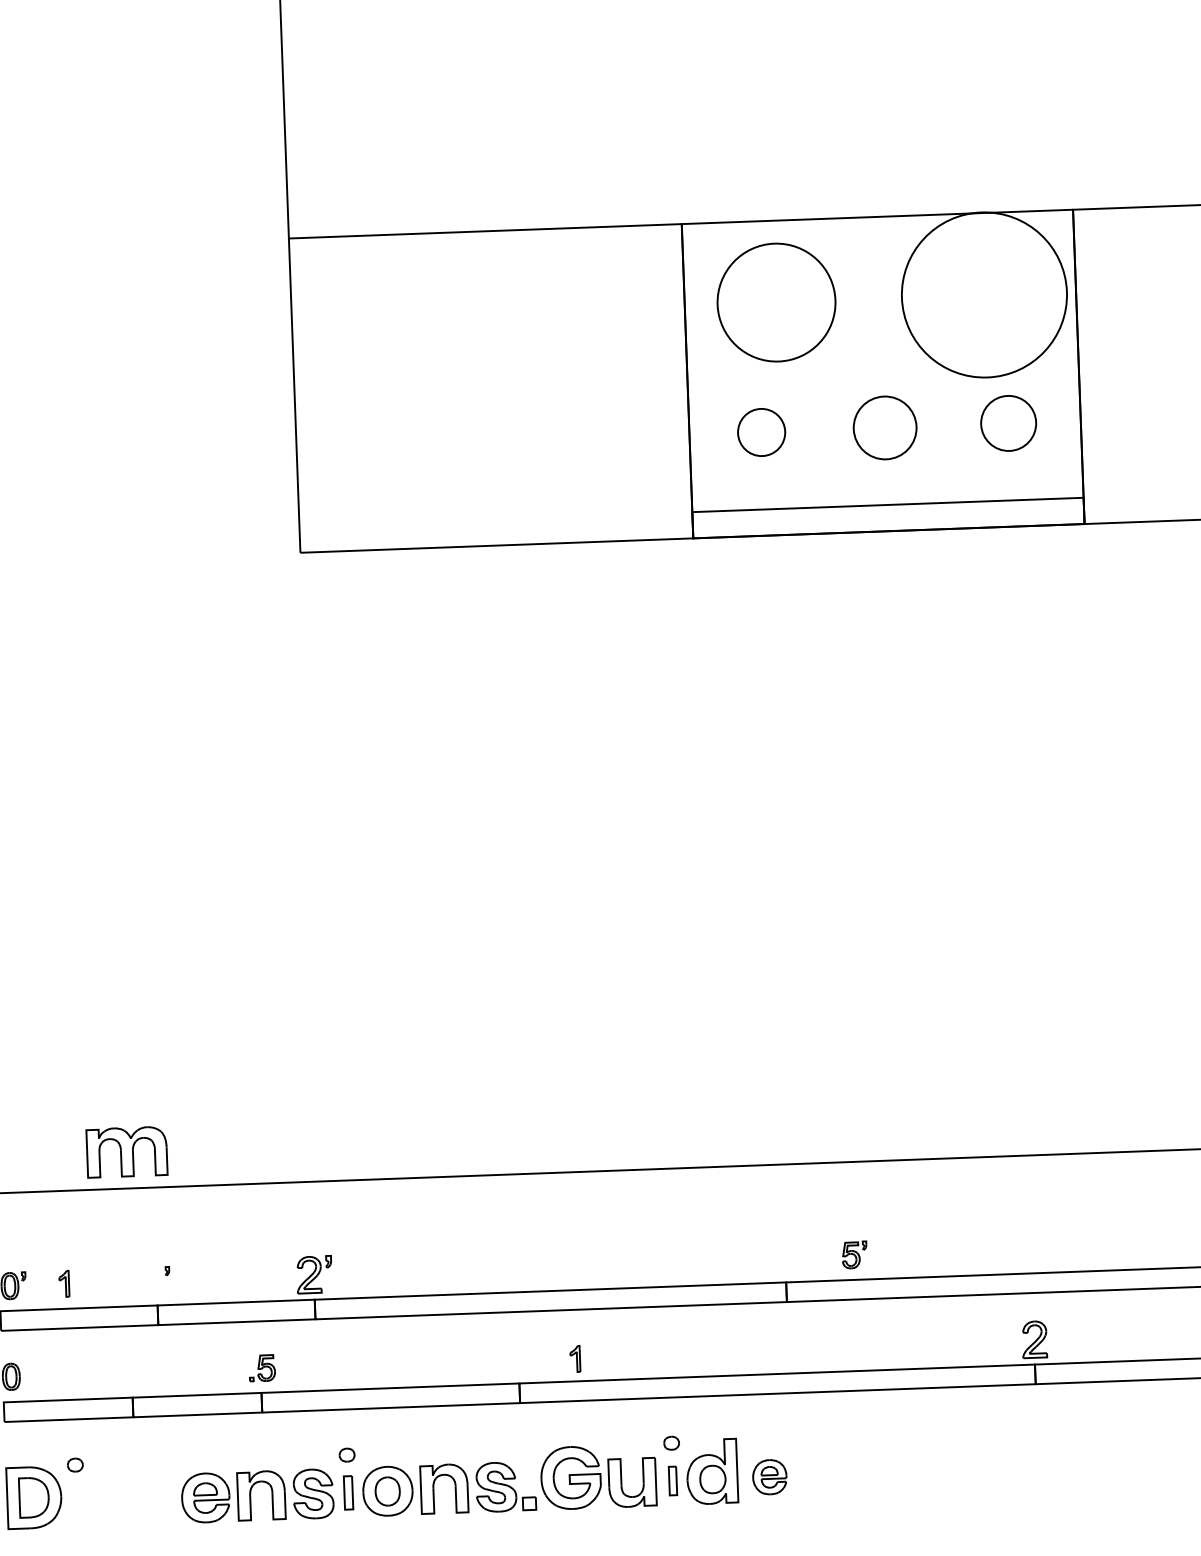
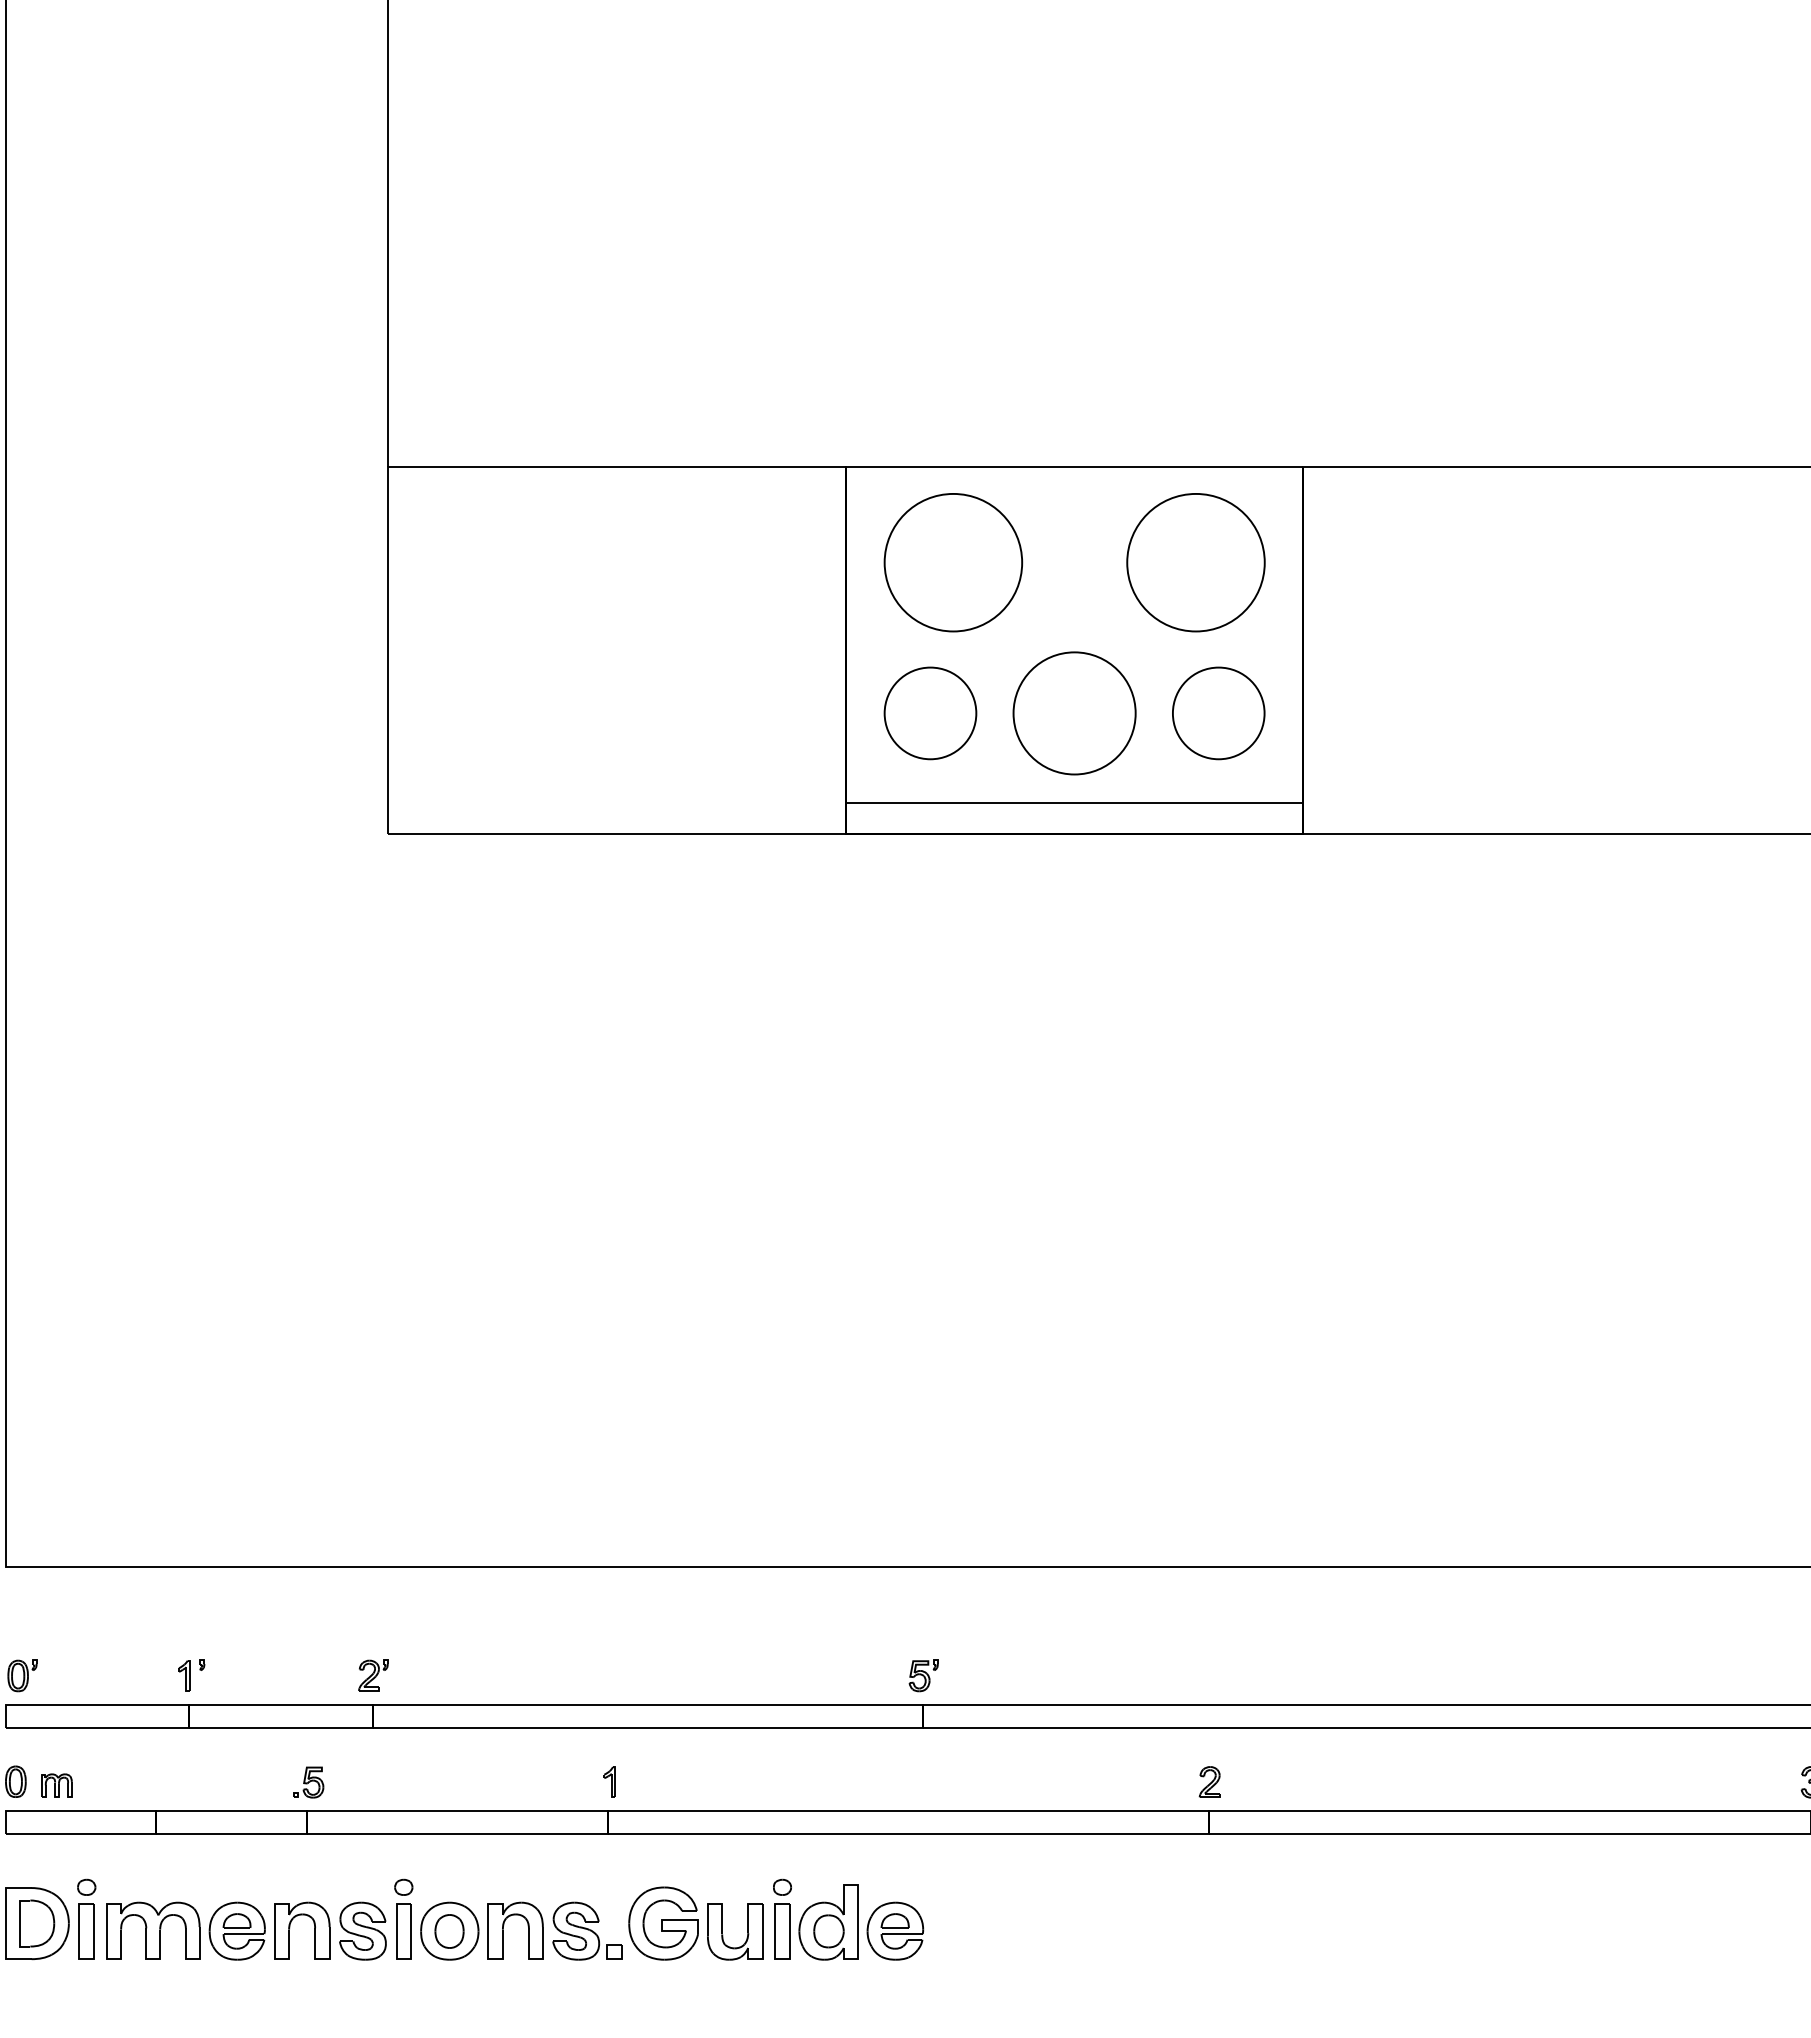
circle: (984, 294) -> (1195, 562), size x0.71
circle: (1008, 423) -> (1218, 713), size x1.43
circle: (885, 428) -> (1074, 713), size x1.67
circle: (761, 432) -> (930, 713), size x1.67
part: (127, 1151) -> (153, 1930), moved
part: (854, 1254) -> (923, 1675), moved
part: (314, 1274) -> (373, 1675), size x0.71
part: (64, 1283) -> (184, 1675), moved
part: (1034, 1339) -> (1209, 1781), size x0.71
part: (575, 1358) -> (609, 1781), moved
part: (46, 1378) -> (56, 1785), added
part: (769, 1476) -> (895, 1930), size x1.43
part: (673, 1481) -> (782, 1931), size x1.67
part: (348, 1492) -> (403, 1931), size x1.43
part: (76, 1502) -> (86, 1931), added

